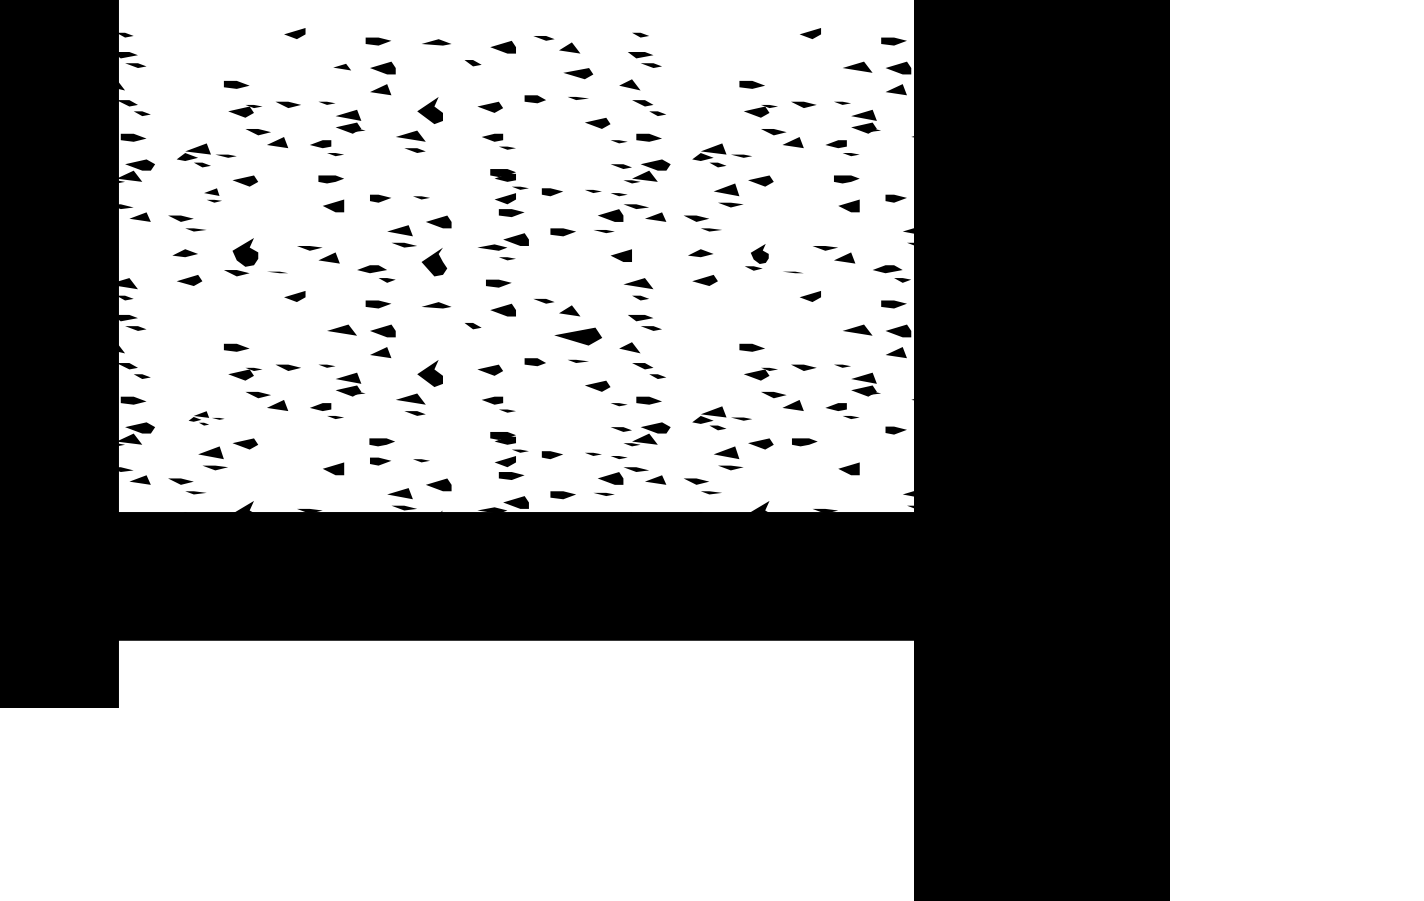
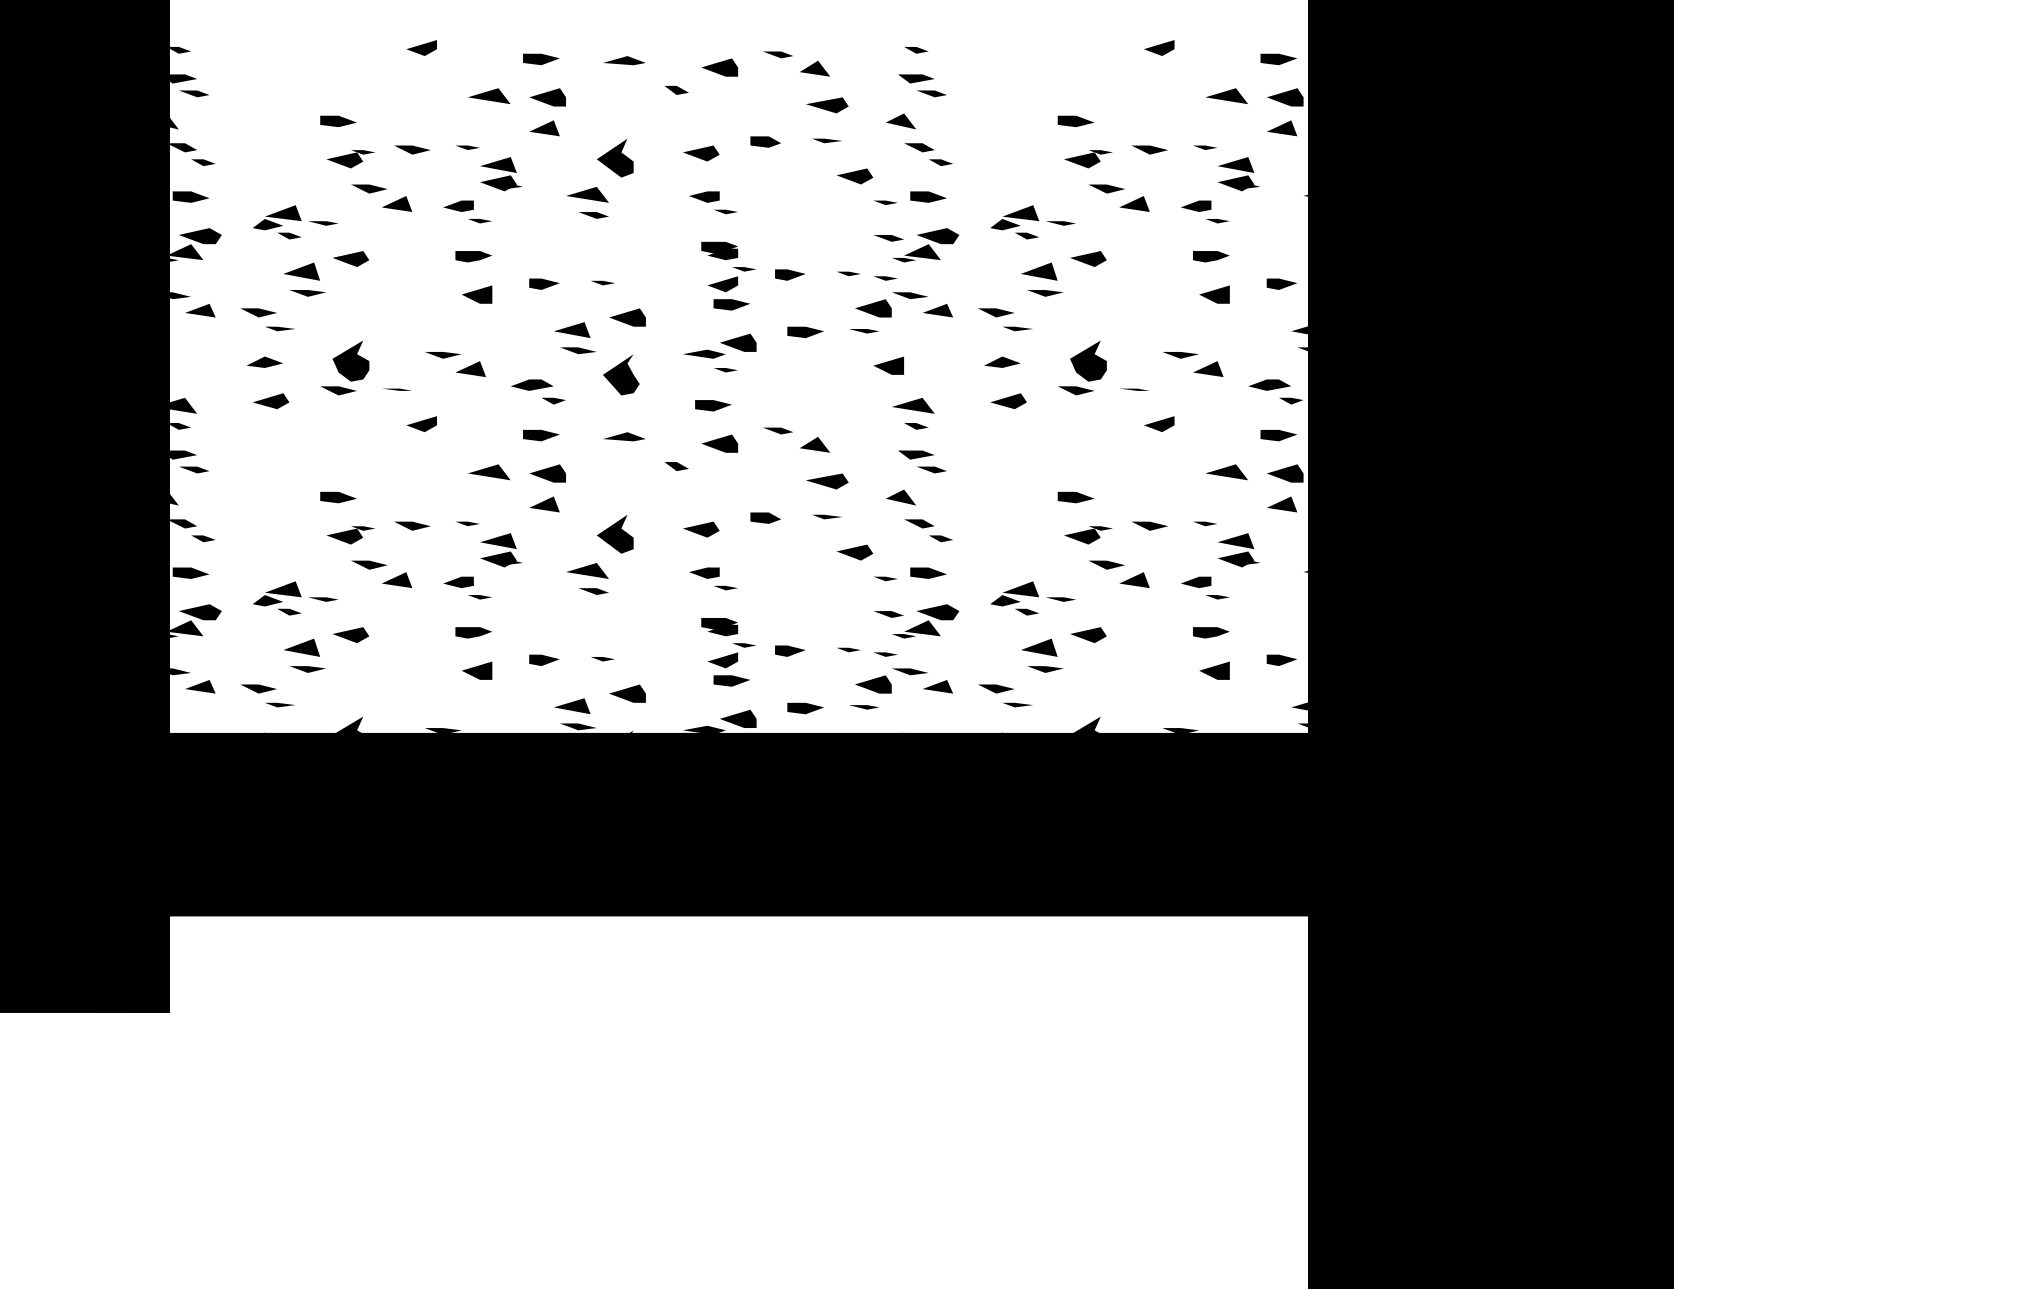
part: (342, 66) -> (489, 95), size x1.67
part: (212, 195) -> (303, 279), size x1.67
part: (756, 257) -> (1082, 368), size x1.43
part: (578, 336) -> (827, 481), size x0.62
part: (206, 418) -> (295, 598), size x1.67
part: (895, 430) -> (1281, 660), moved
part: (381, 442) -> (472, 633), moved
part: (804, 442) -> (1210, 633), moved

